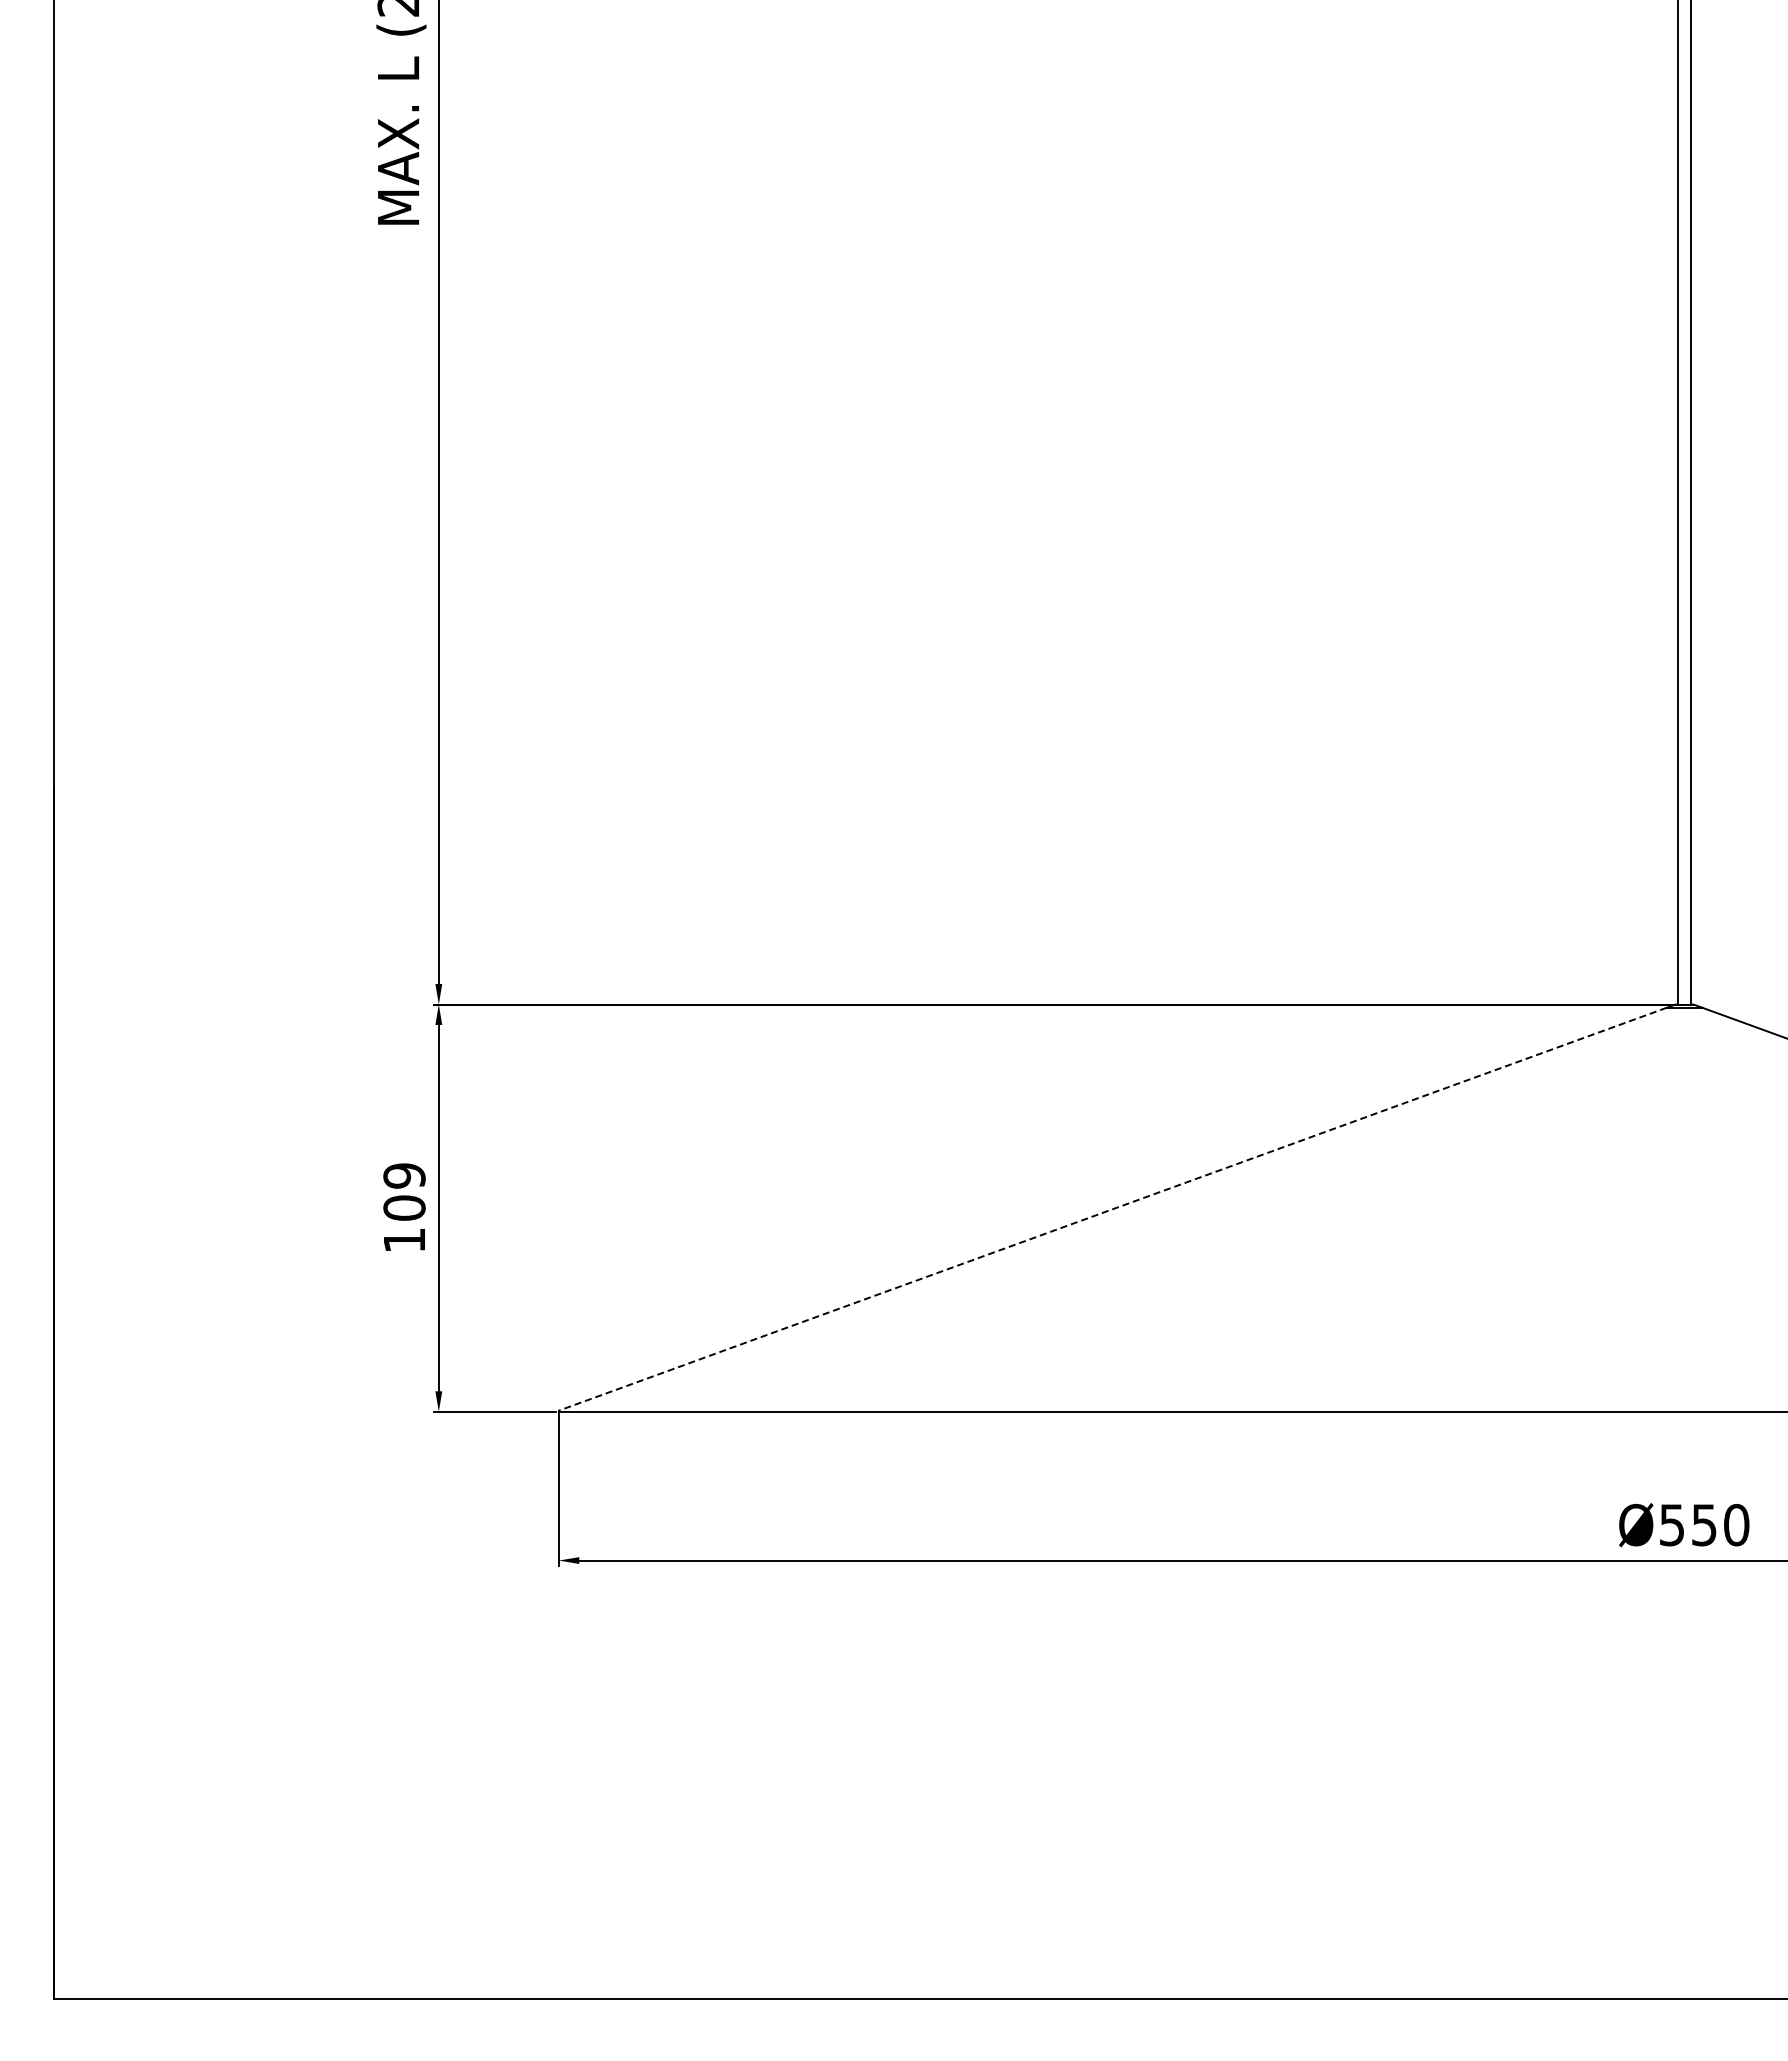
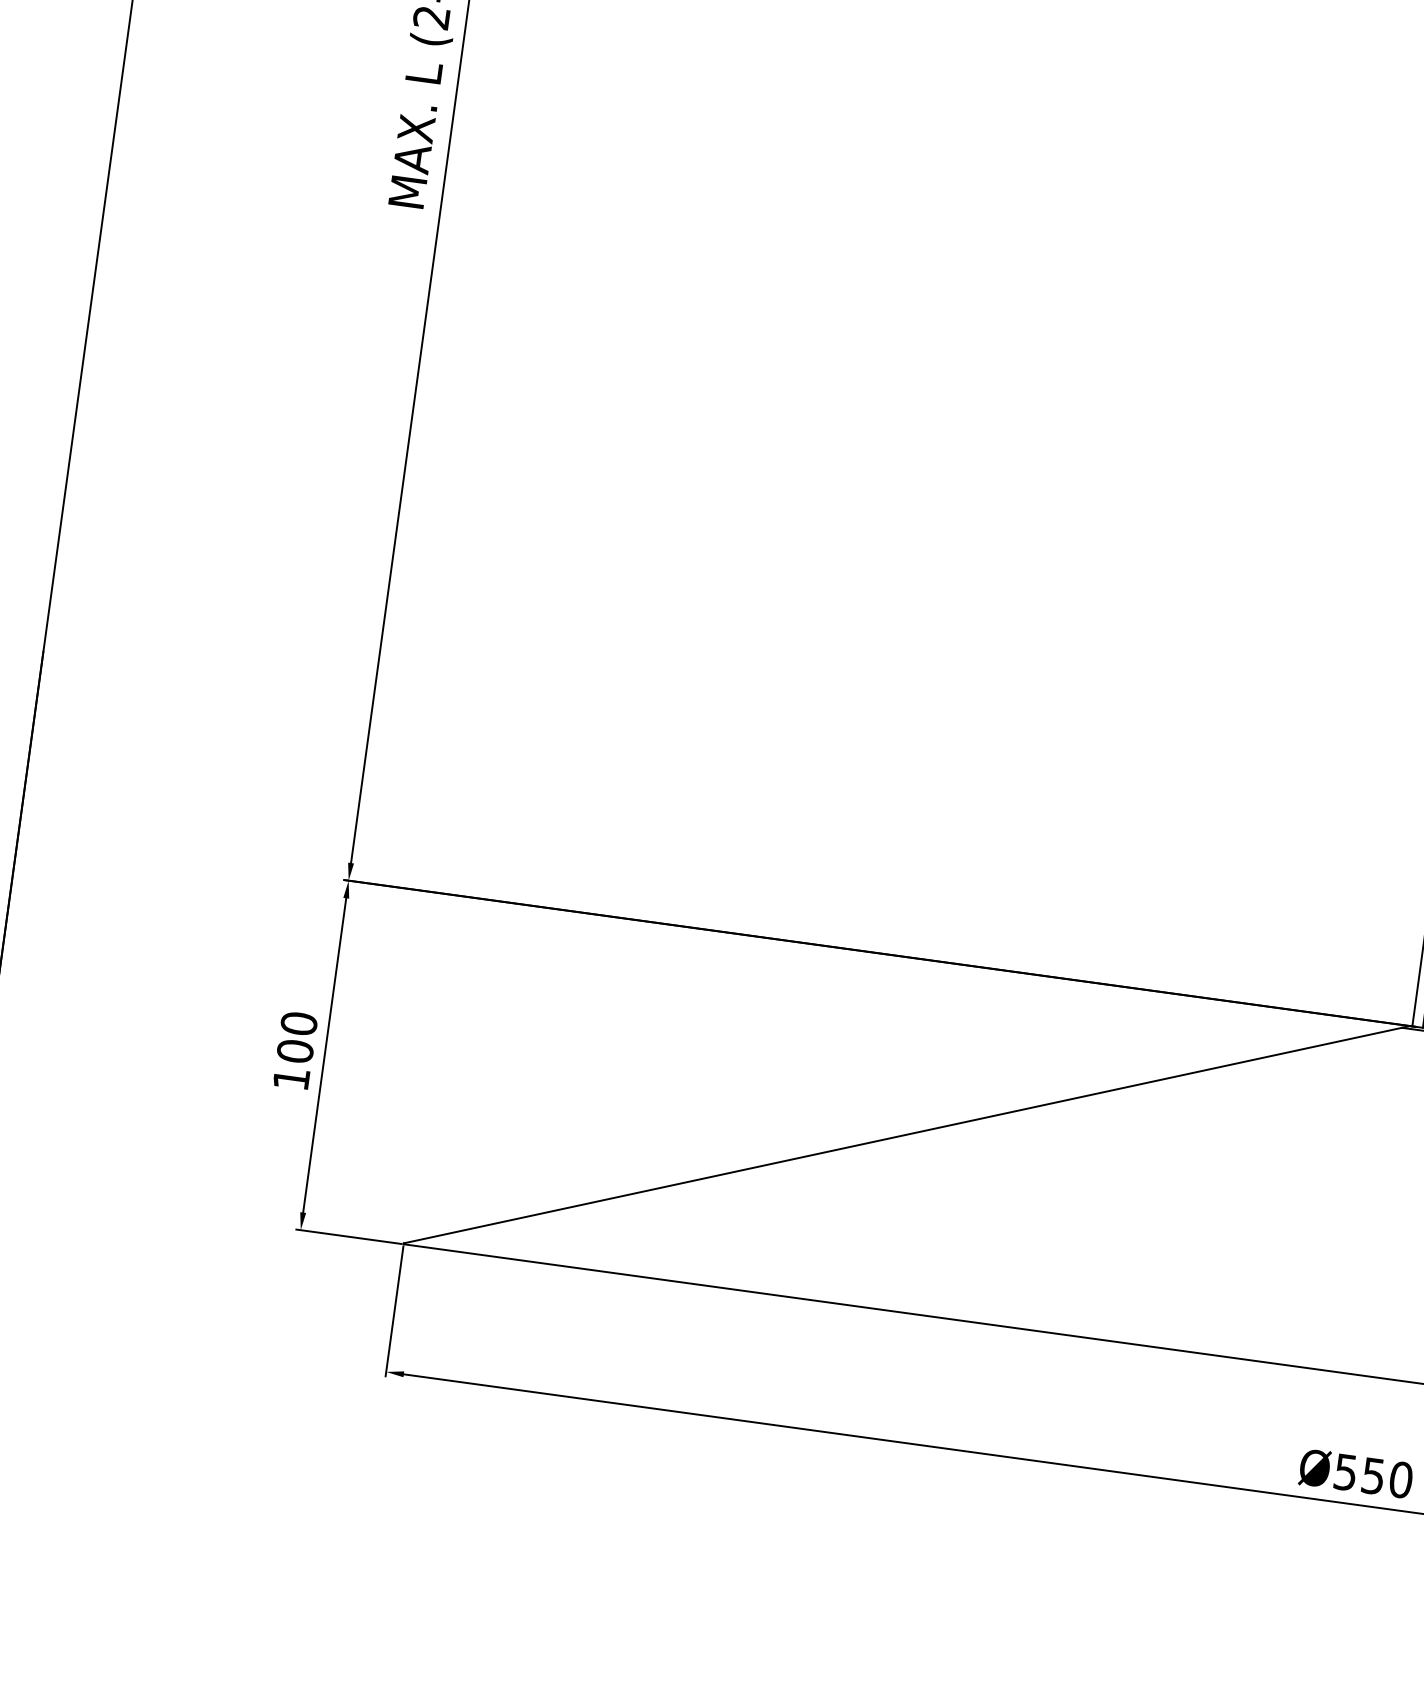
text: (404, 1175) -> (299, 1023), 109 -> 100
line: (1112, 1209) -> (902, 1135), dashed -> solid

